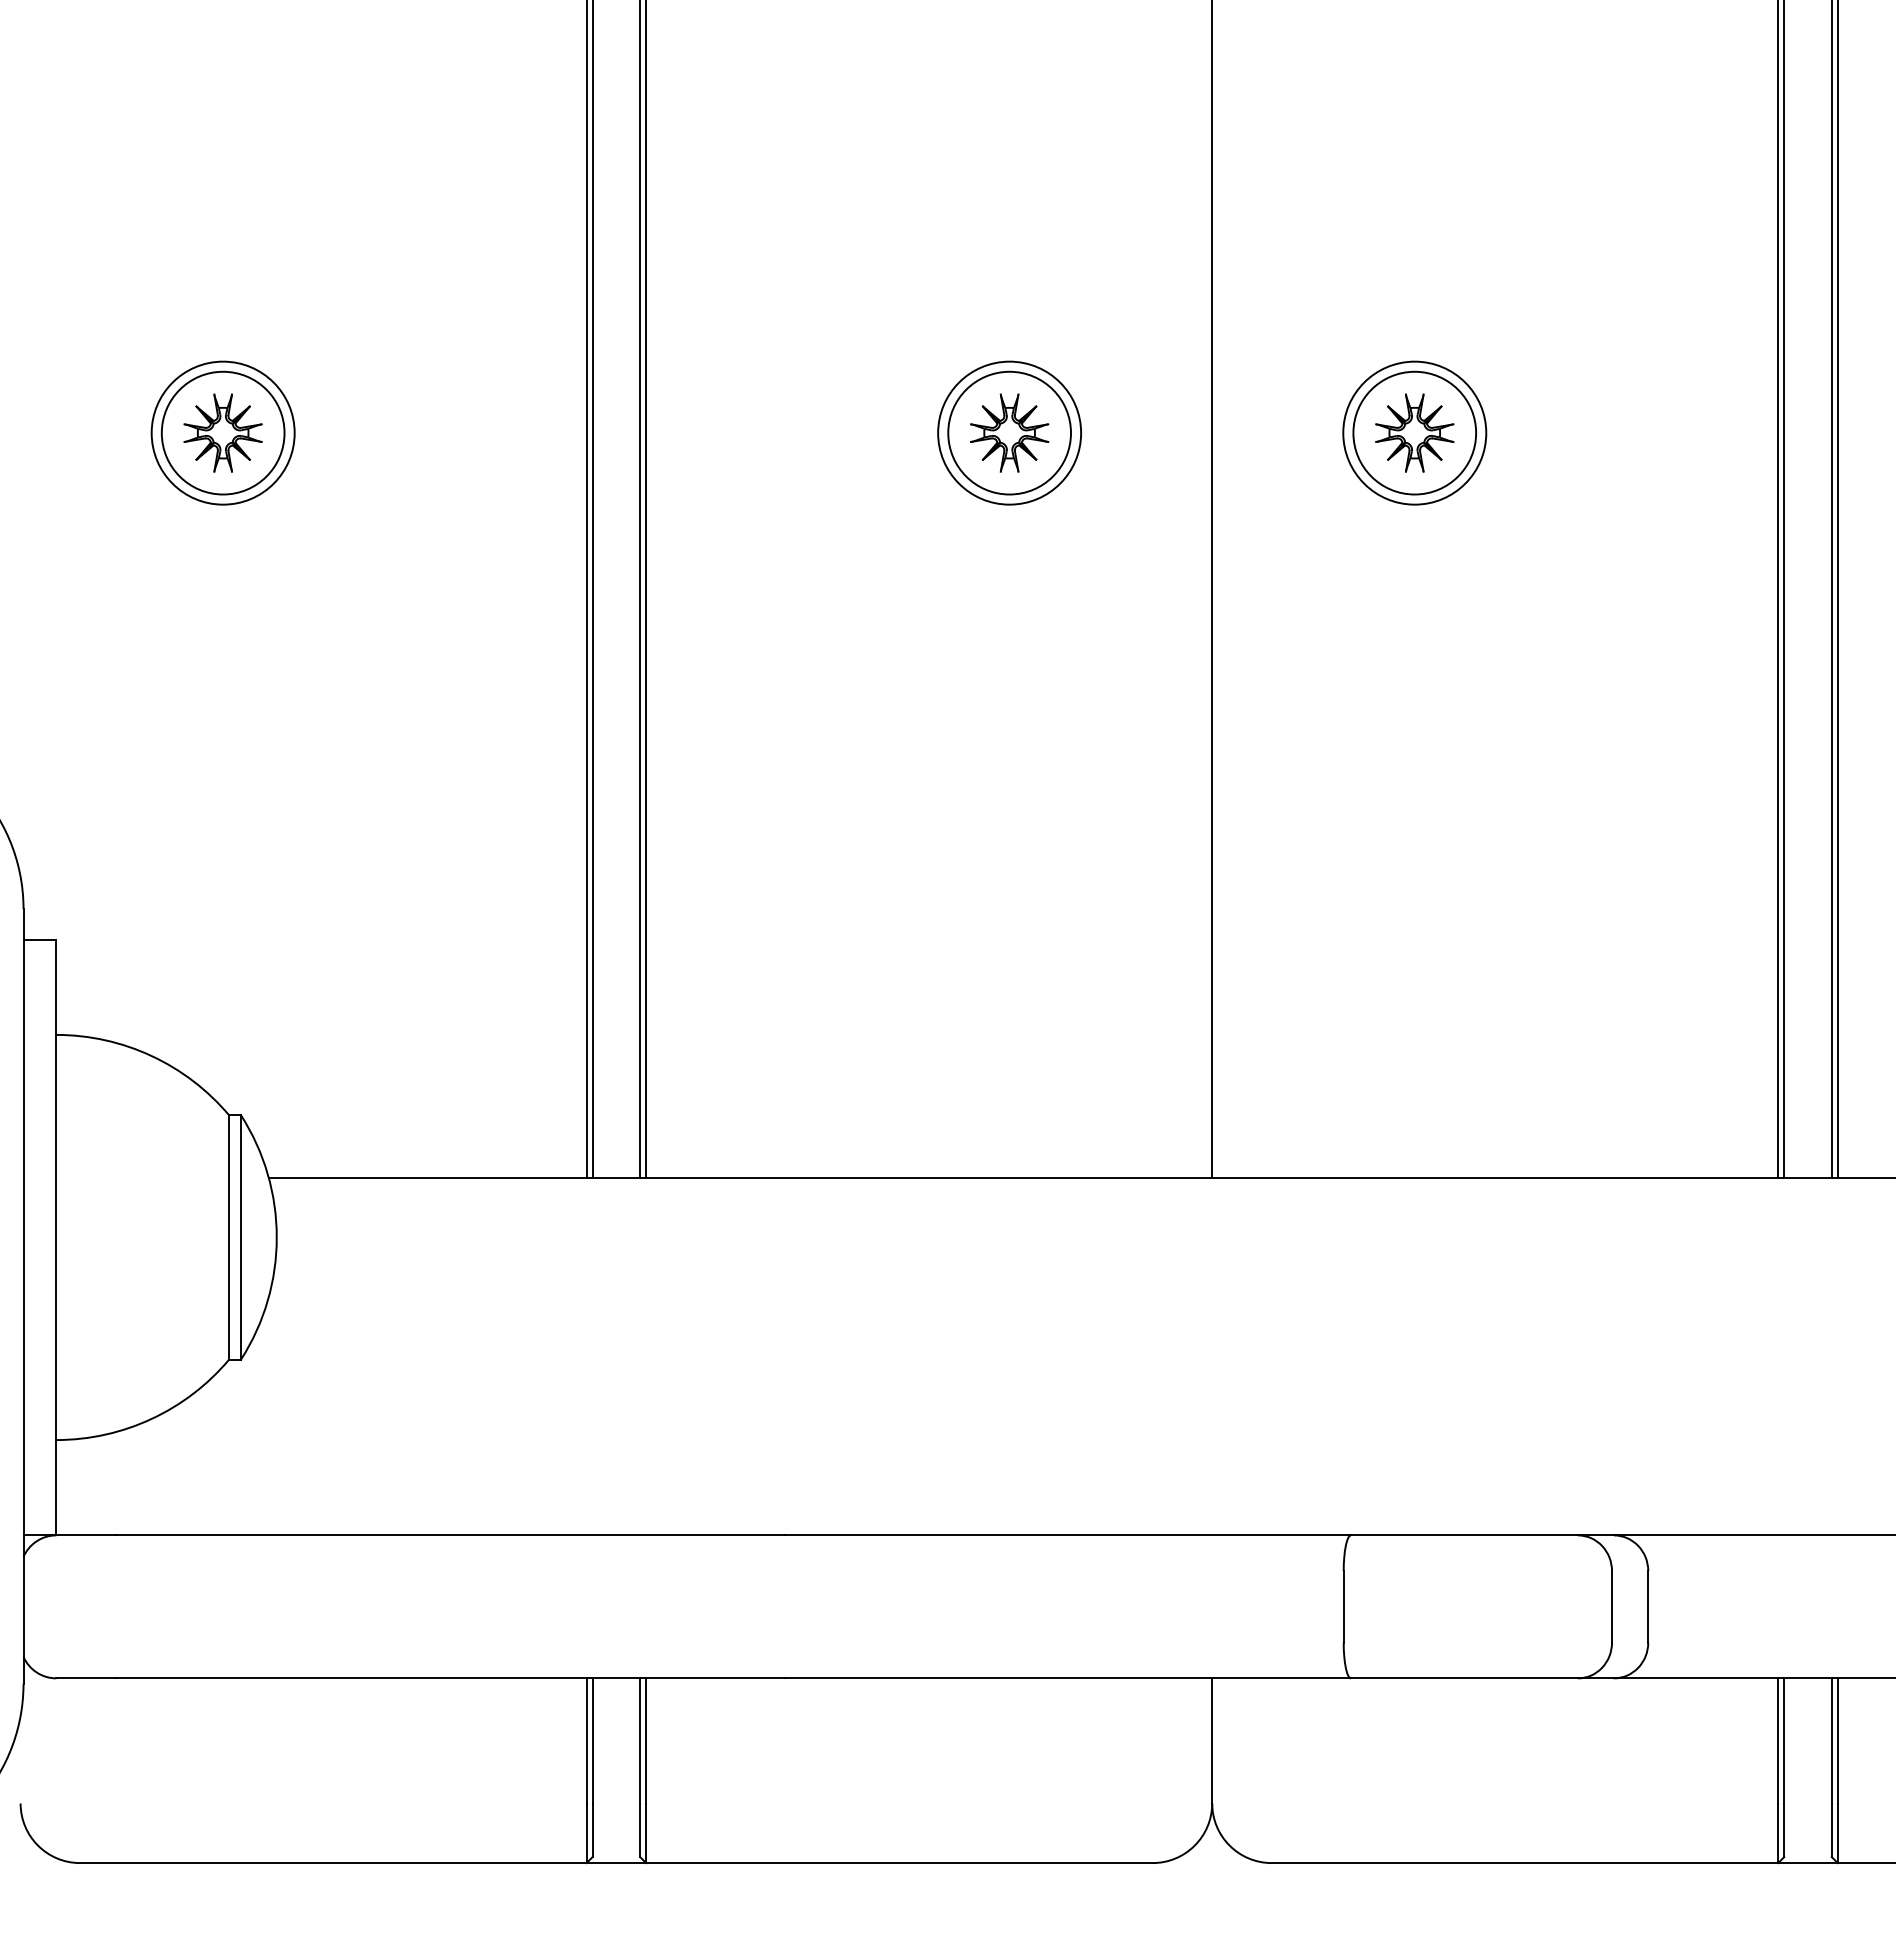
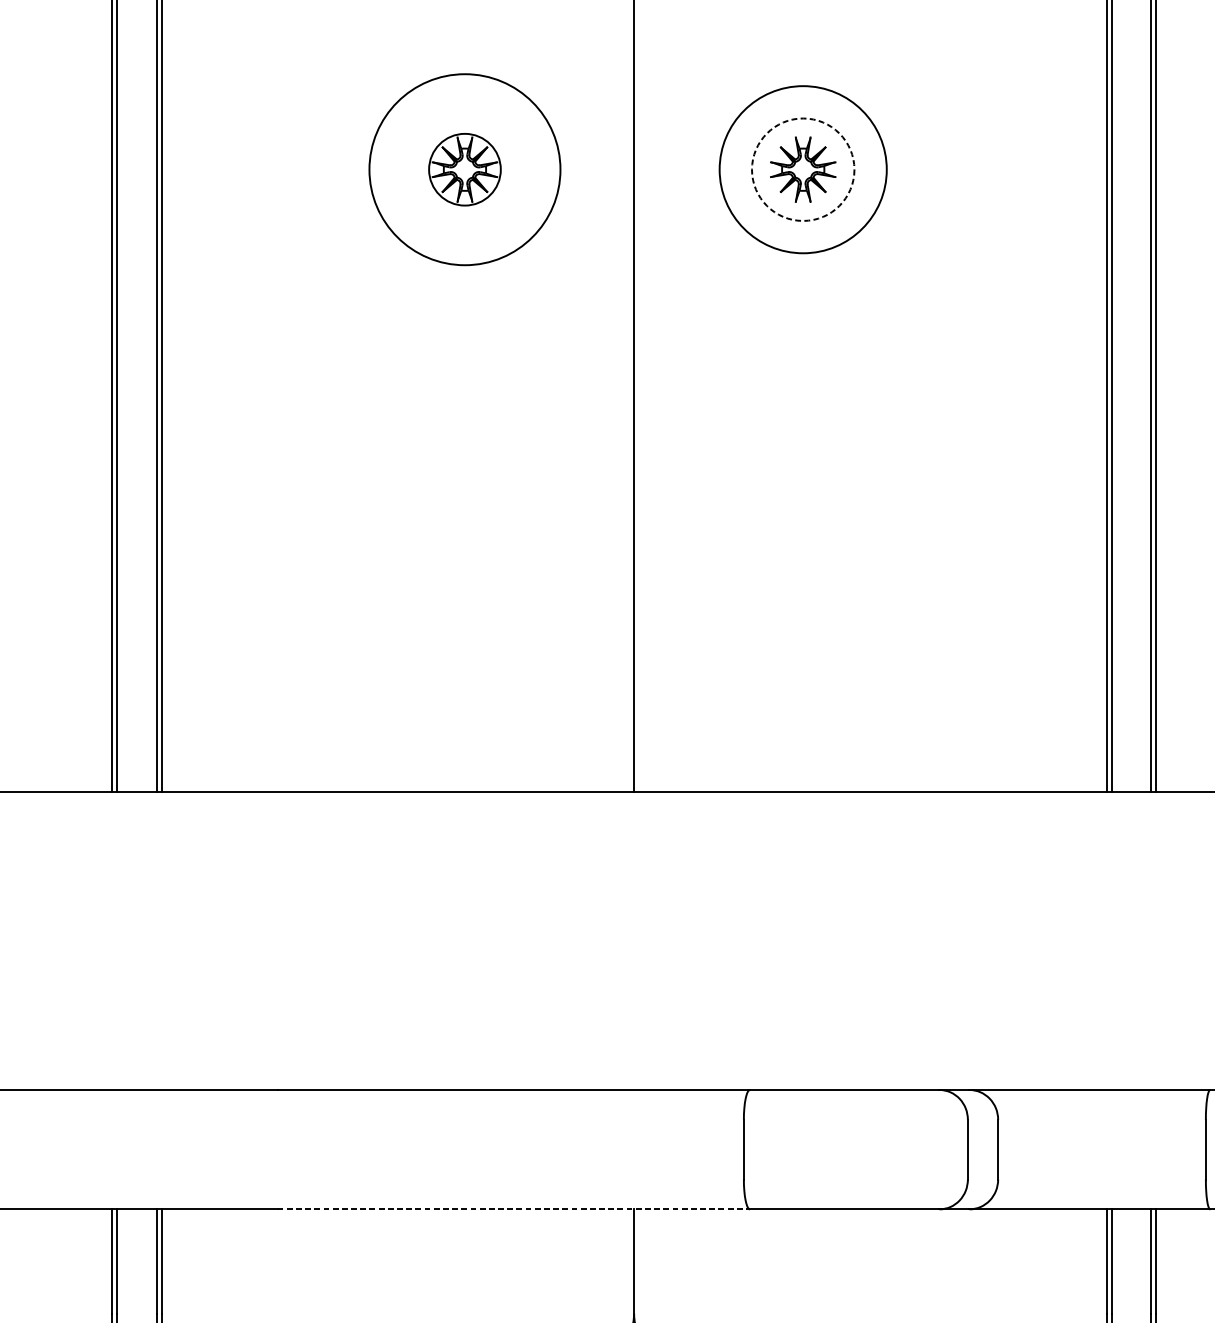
circle: (1009, 432) -> (464, 169), size x0.7
circle: (1009, 432) -> (464, 169), size x1.6
circle: (1414, 432) -> (802, 169), size x1.4
circle: (1414, 432) -> (802, 169), solid -> dashed
line: (1068, 1678) -> (514, 1209), solid -> dashed

